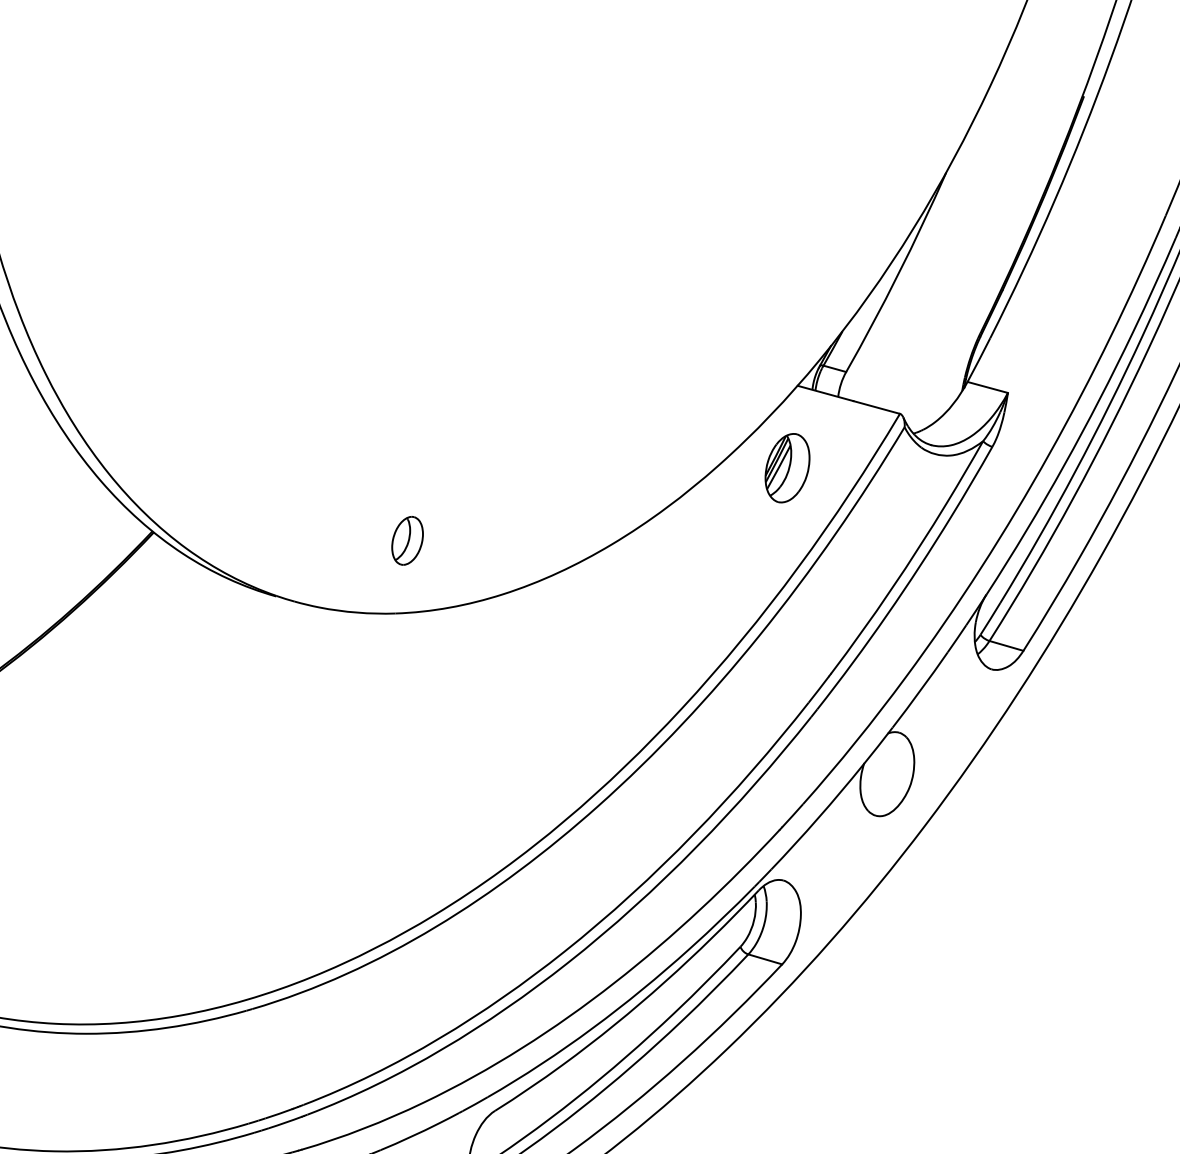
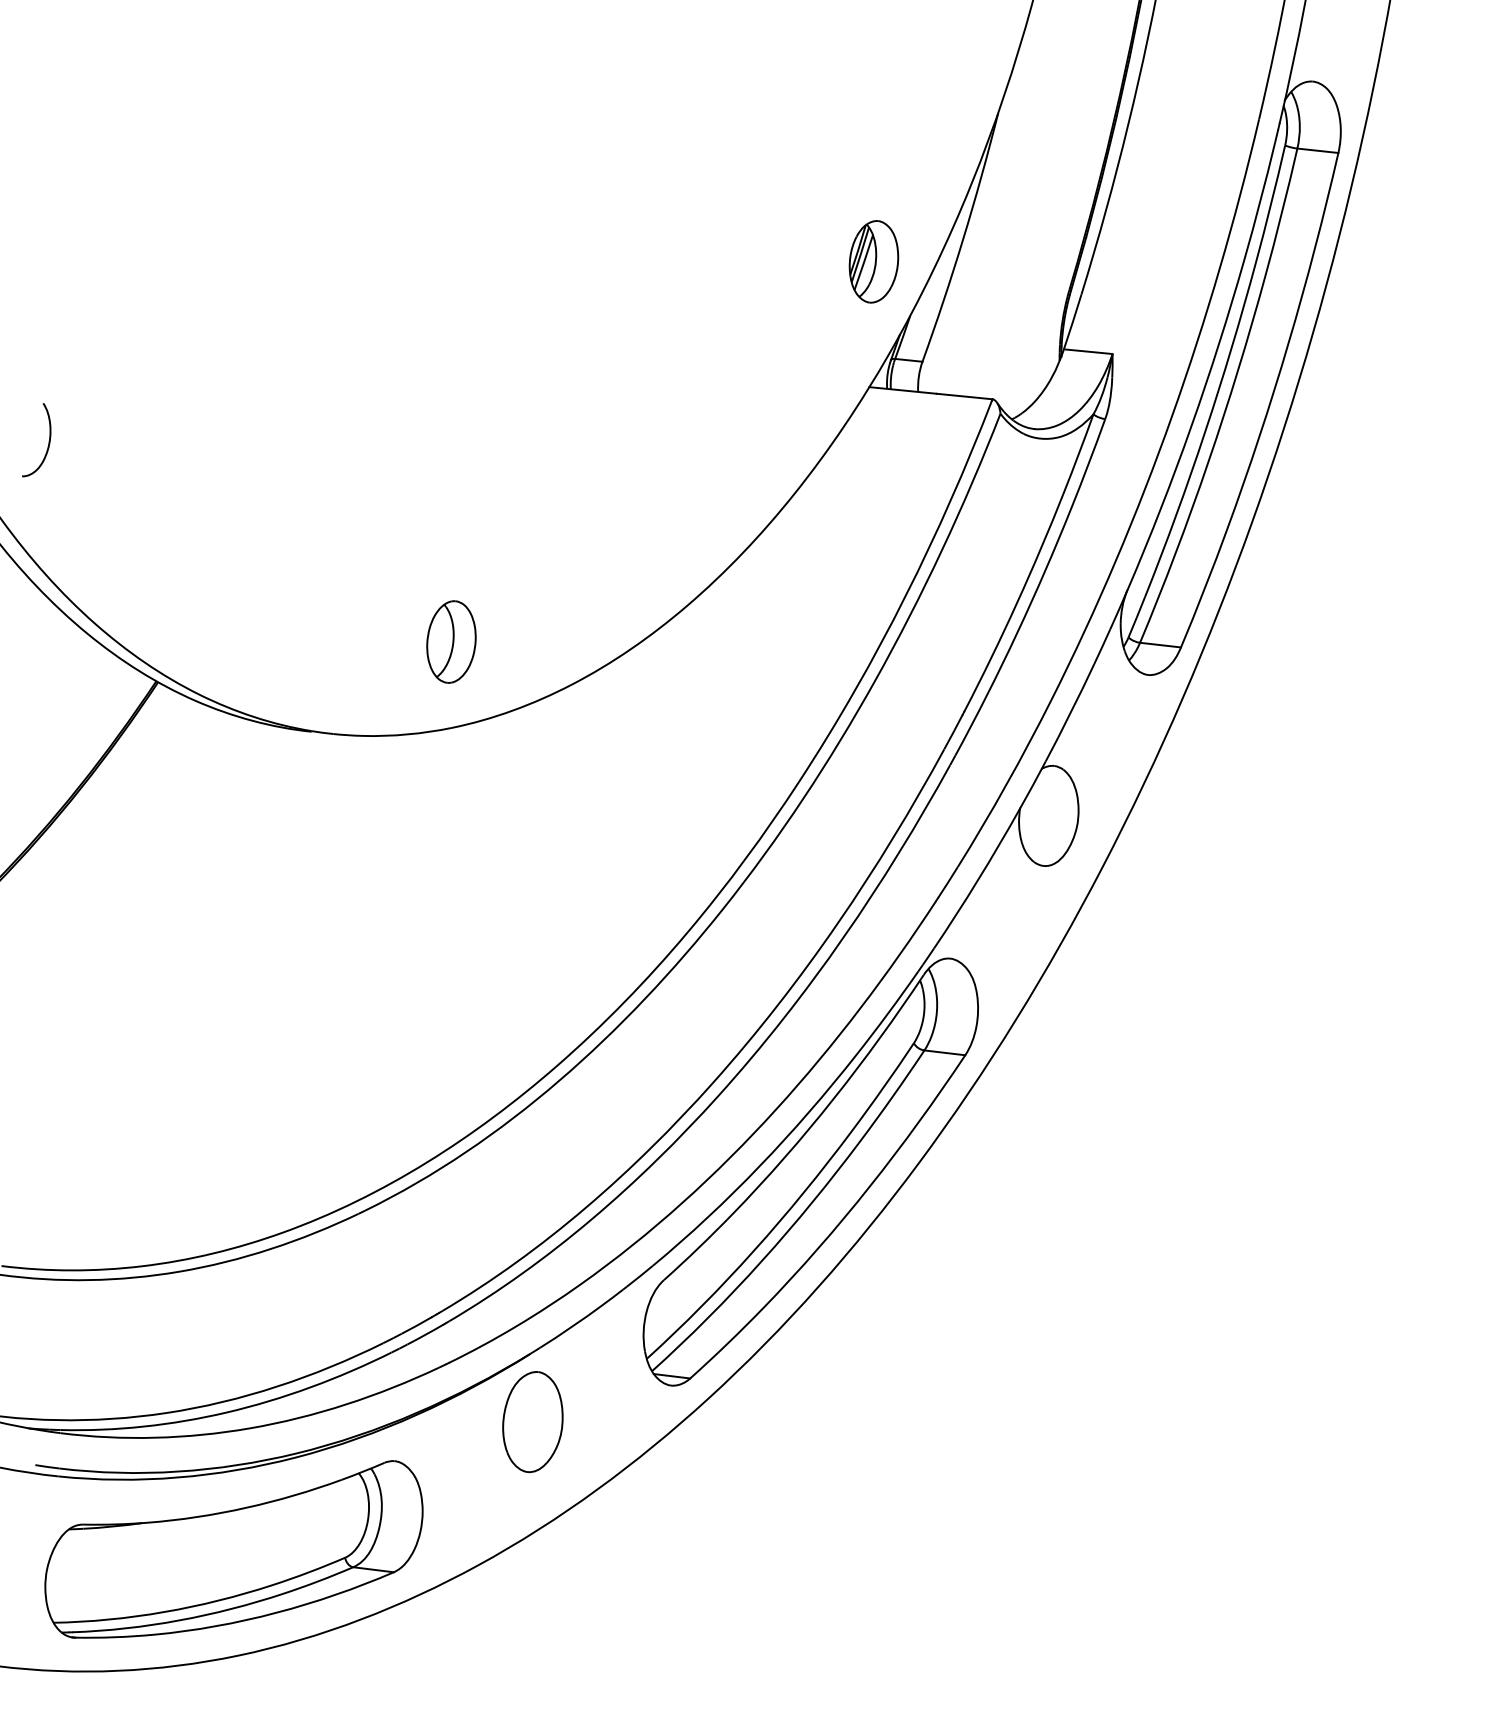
curve: (95, 313) -> (48, 441), added
part: (787, 467) -> (873, 261), moved
part: (407, 540) -> (451, 641), size x1.43

